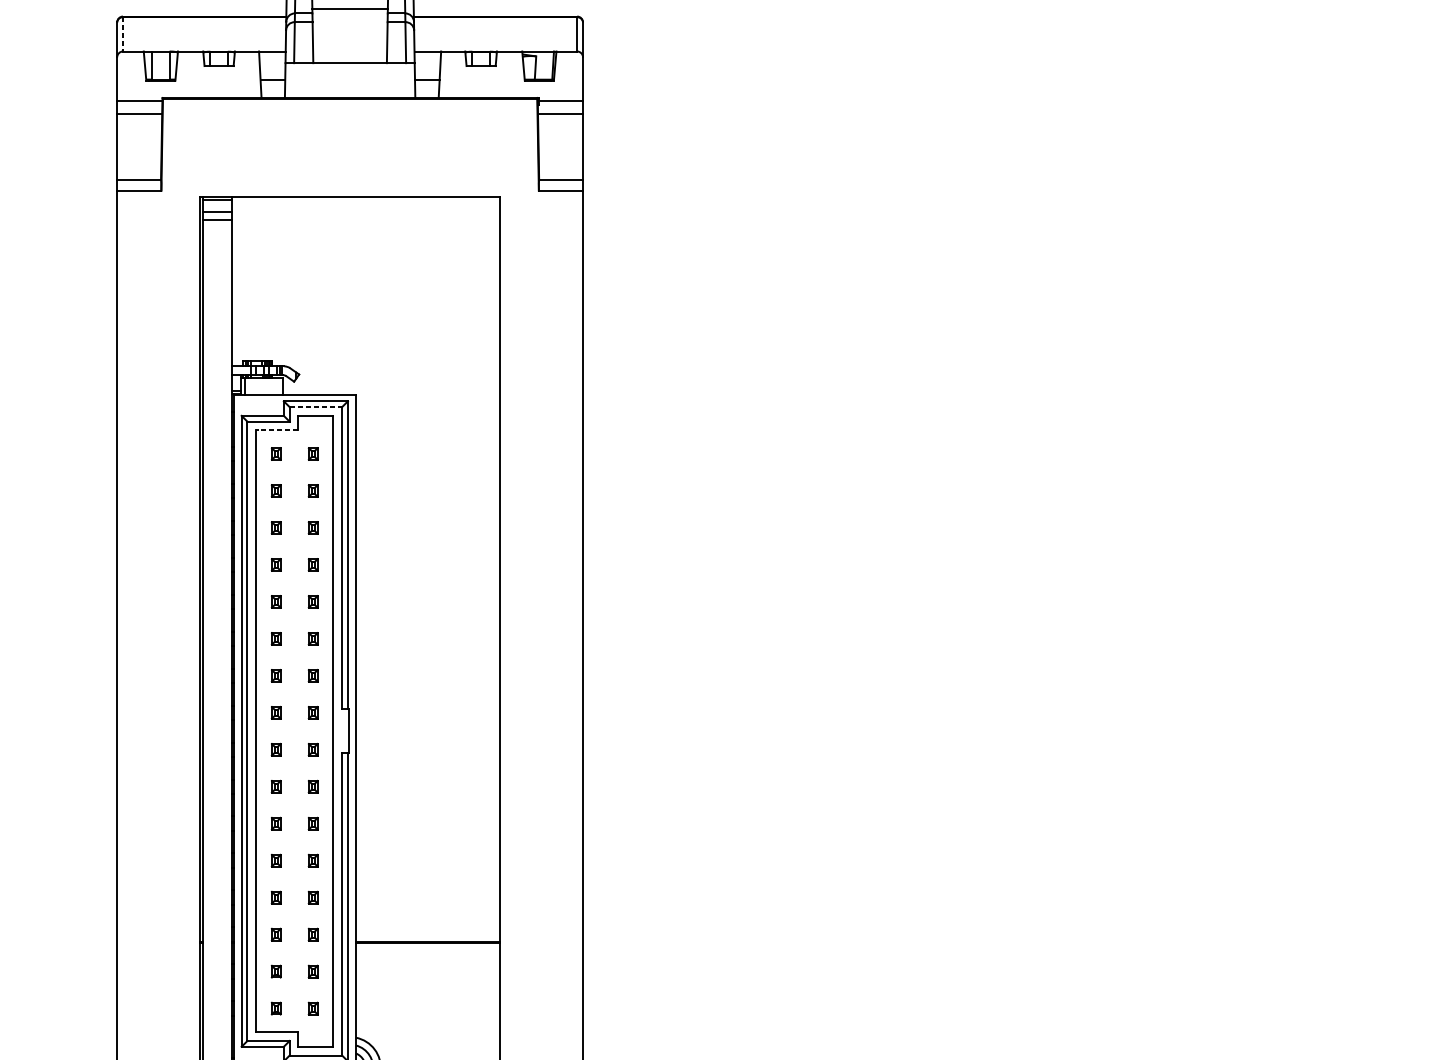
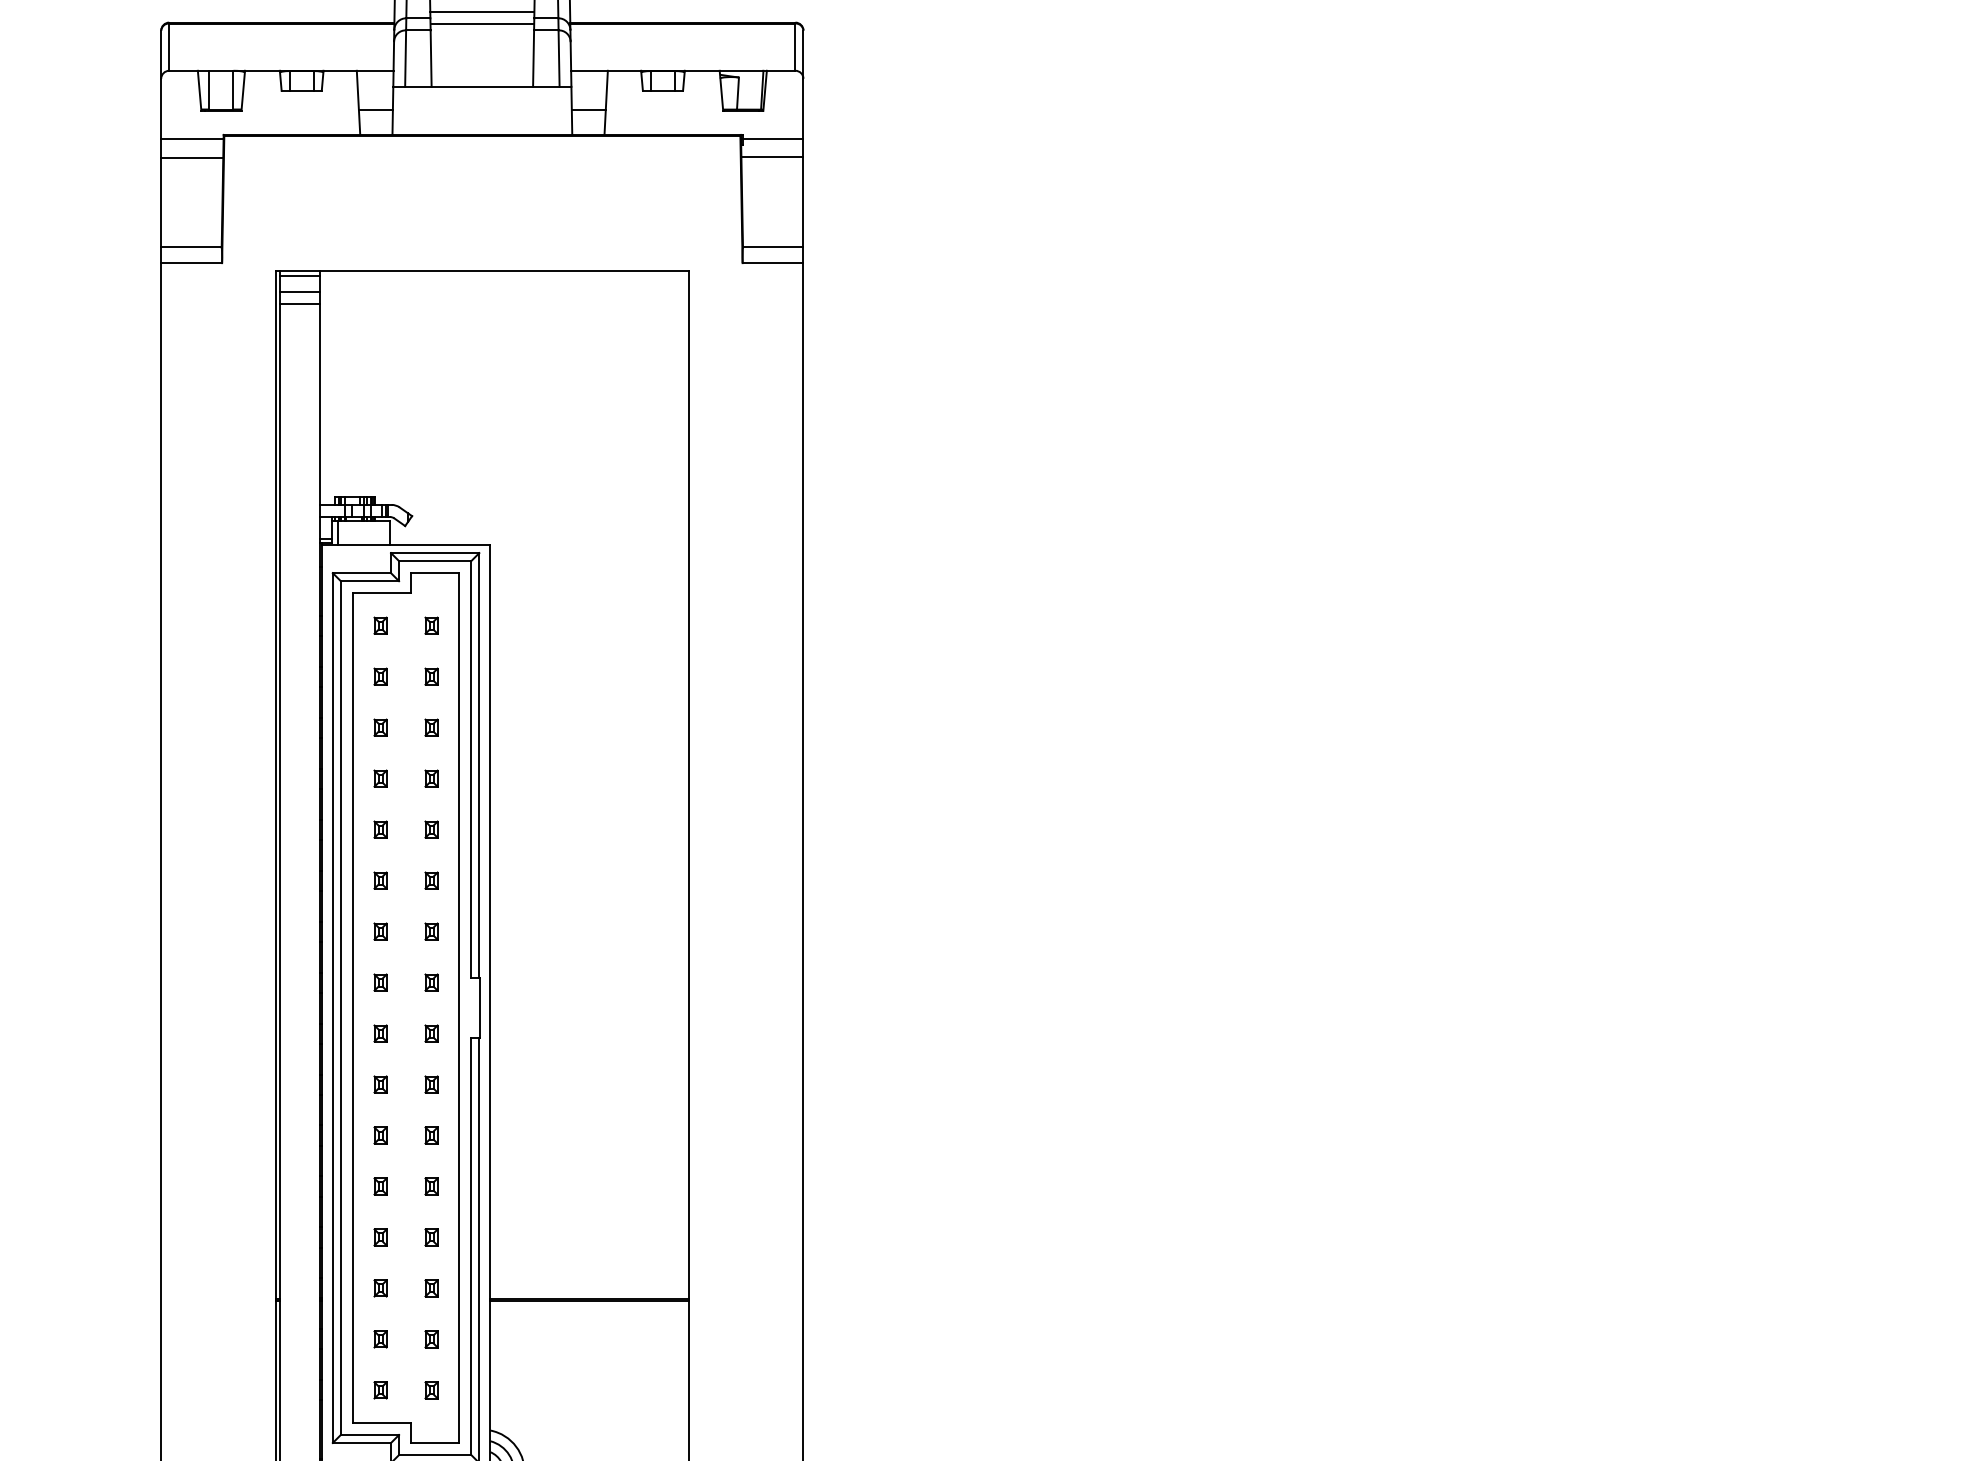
line: (350, 17) -> (482, 23), added
line: (123, 34) -> (169, 47), dashed -> solid
line: (316, 407) -> (435, 561), dashed -> solid
line: (276, 430) -> (381, 593), dashed -> solid

